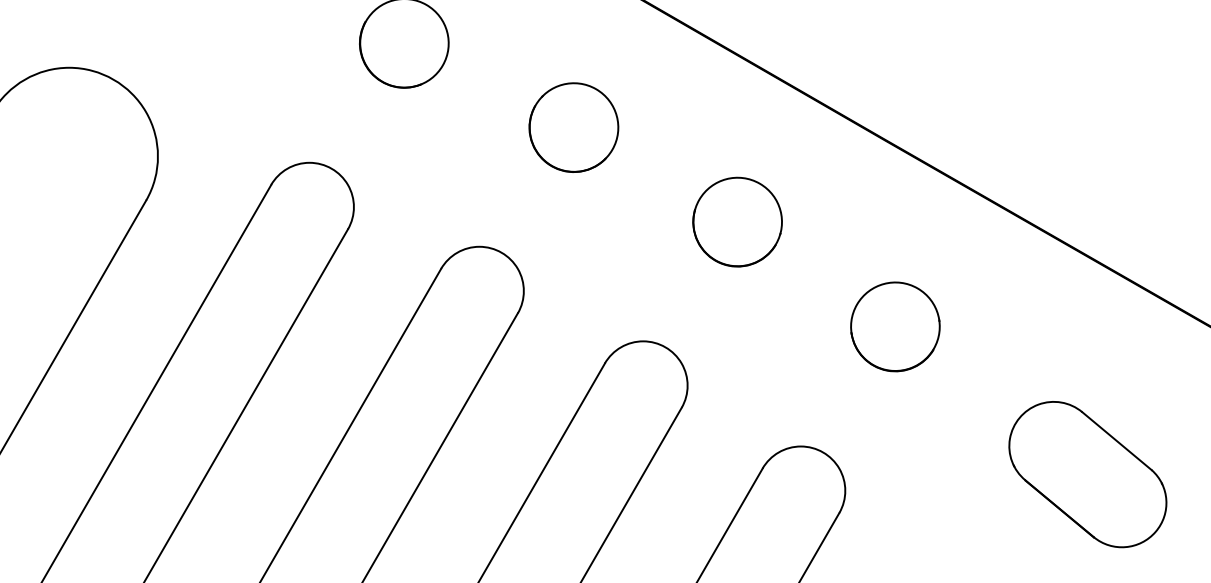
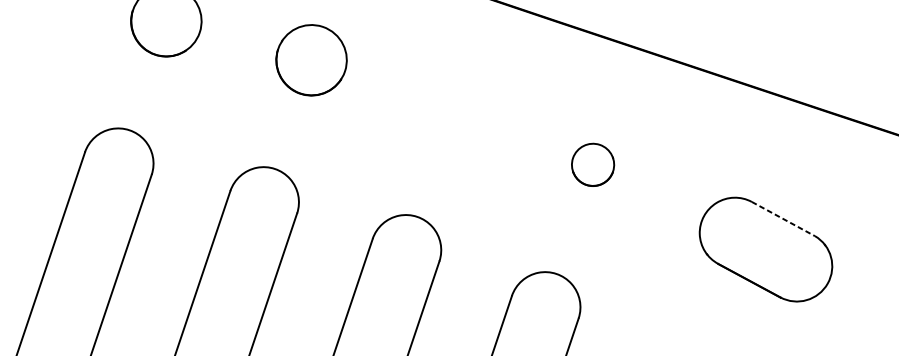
part: (737, 221) -> (453, 107), removed
part: (895, 326) -> (593, 164), size x0.6
line: (1117, 441) -> (783, 219), solid -> dashed

